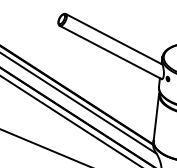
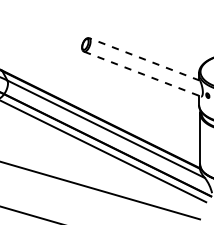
line: (114, 39) -> (144, 59), solid -> dashed
line: (110, 52) -> (142, 74), solid -> dashed

